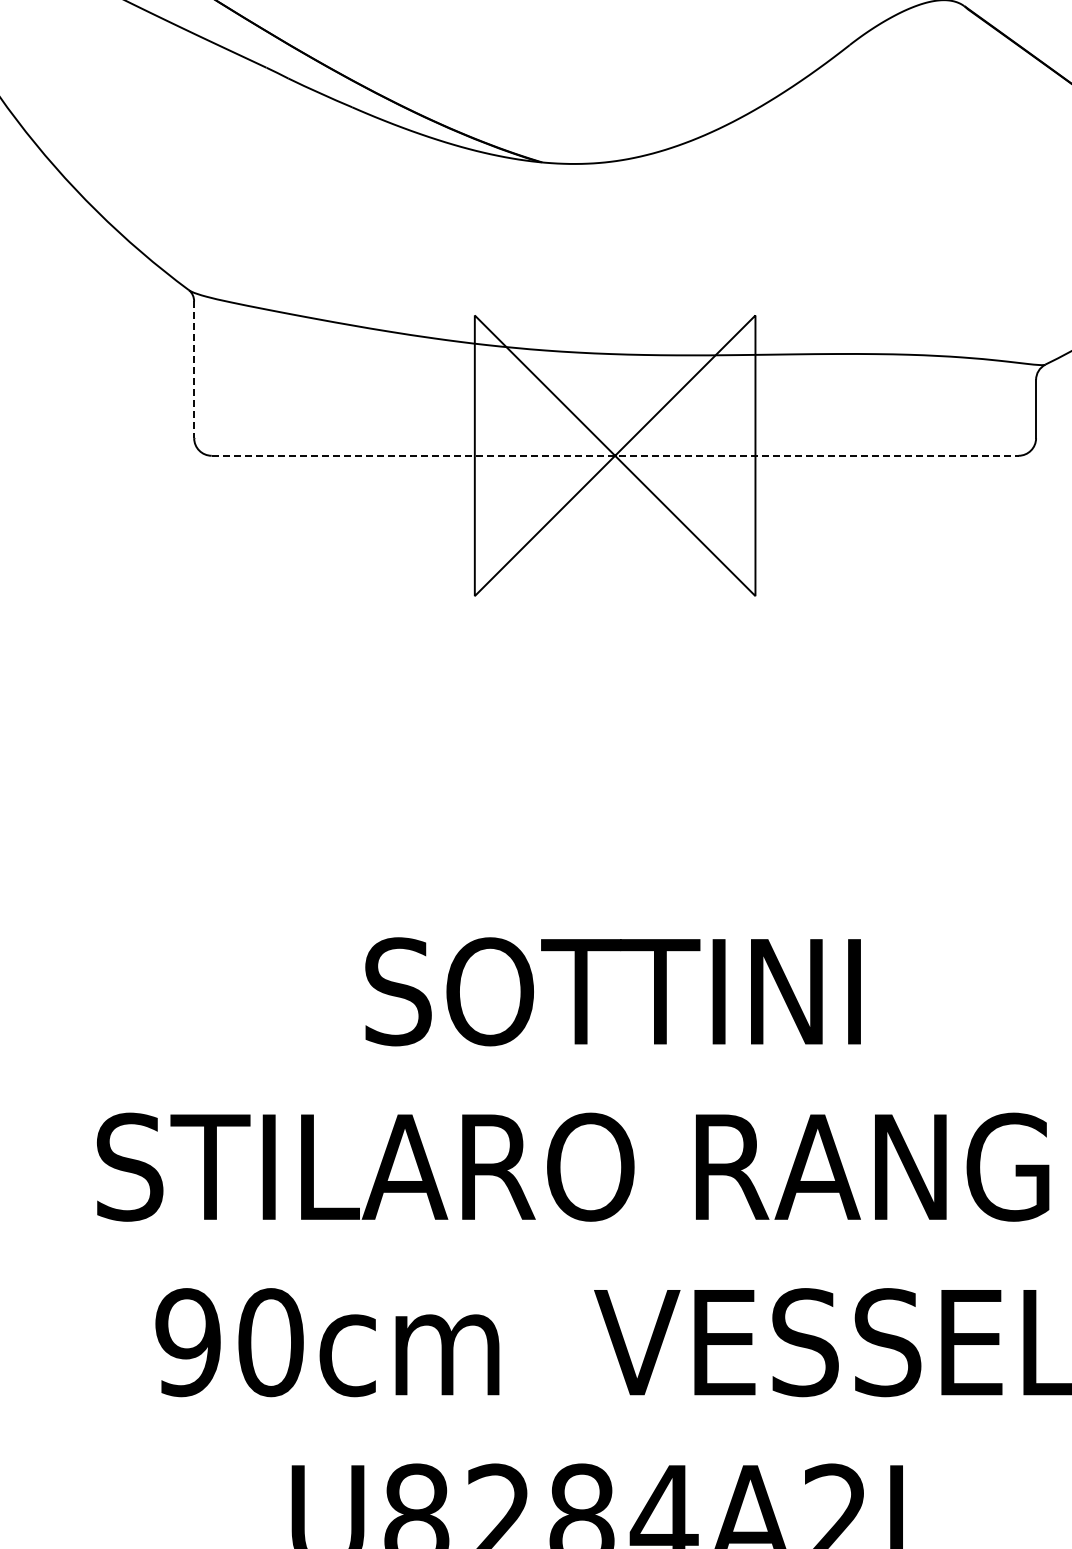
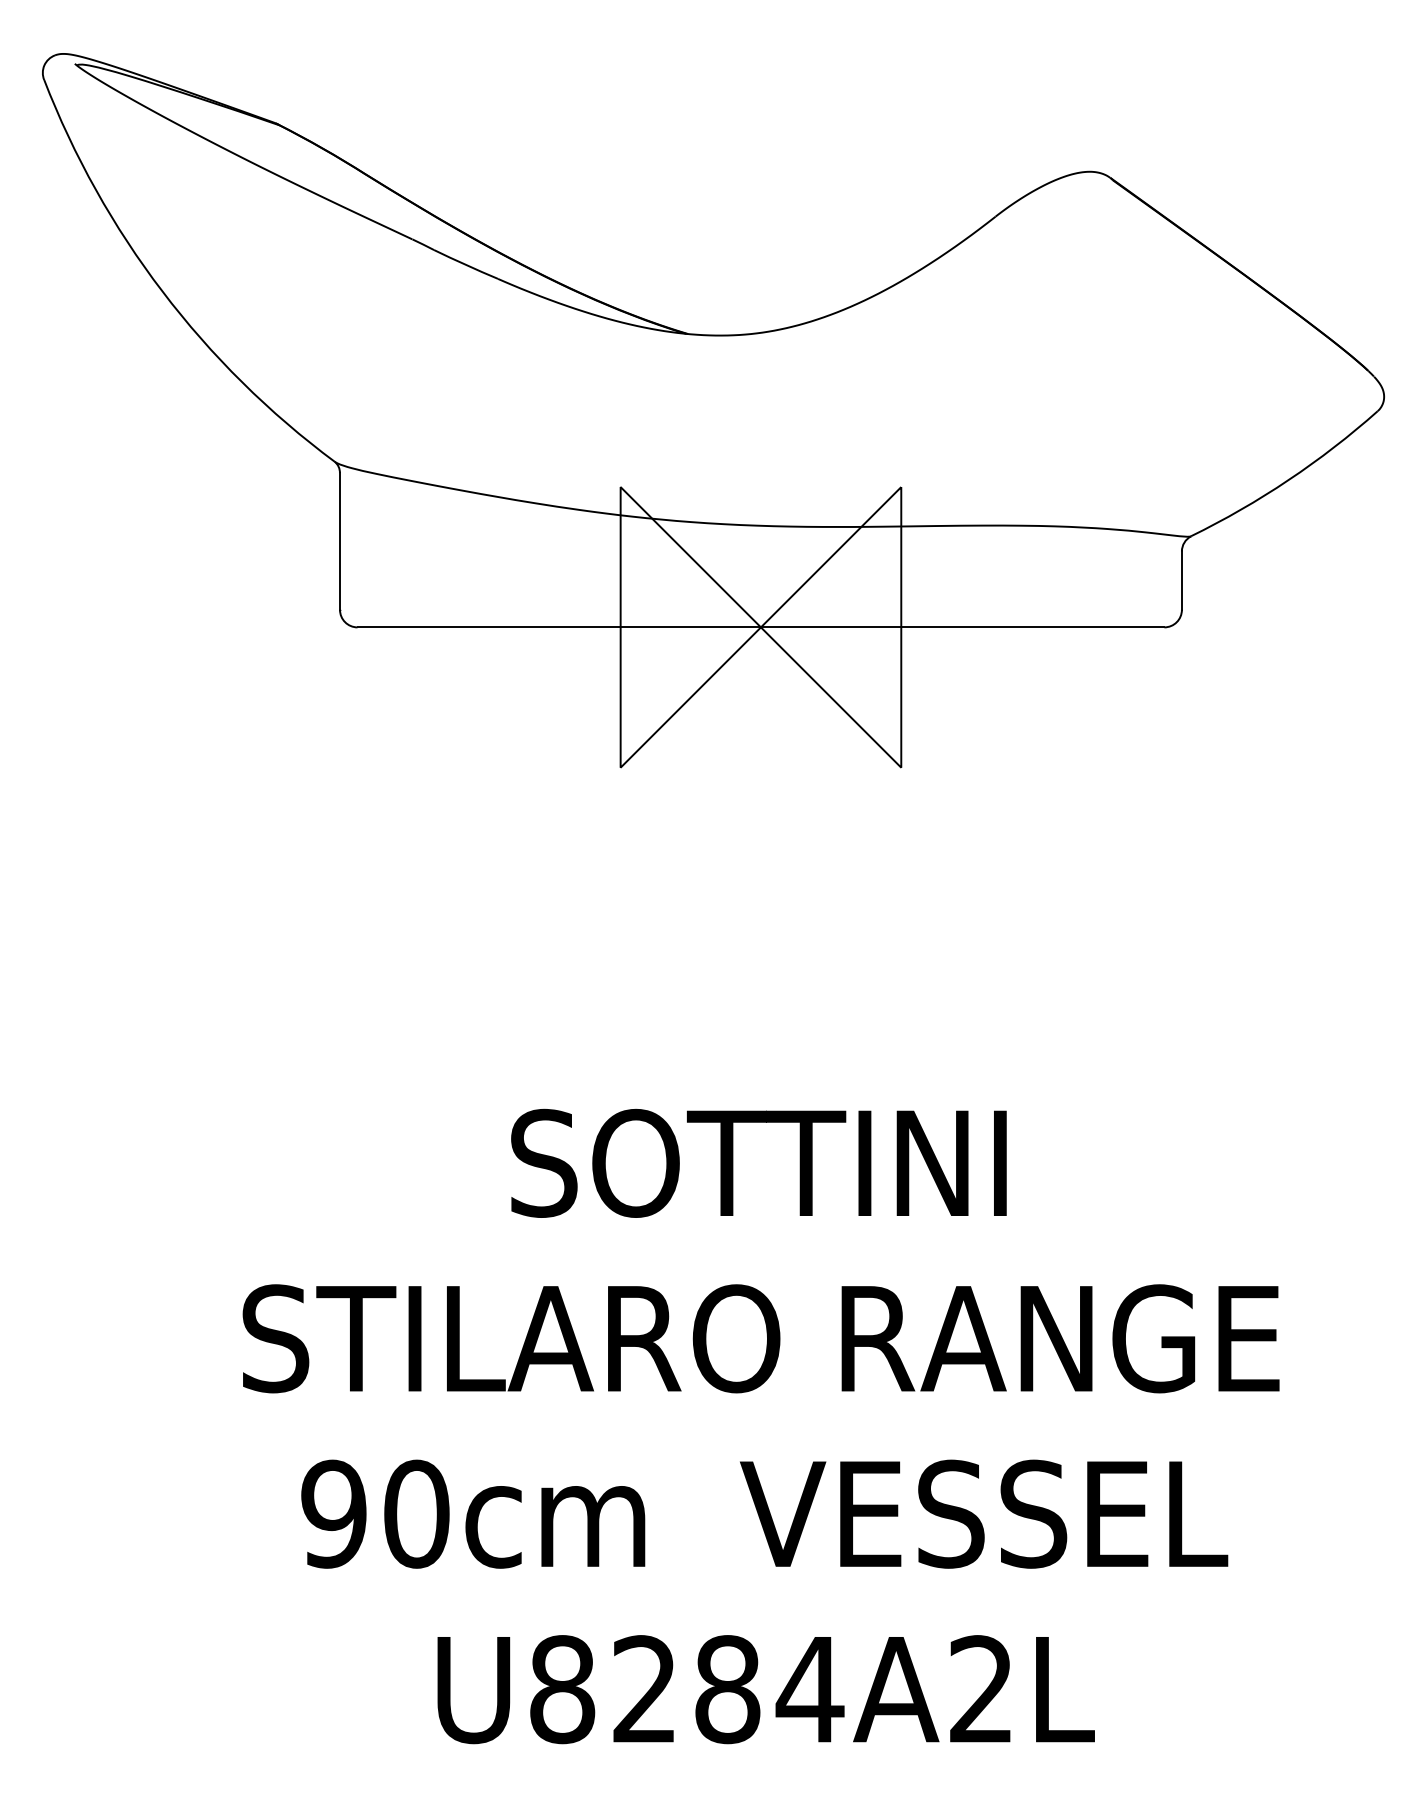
line: (194, 369) -> (340, 541), dashed -> solid
line: (615, 455) -> (761, 627), dashed -> solid

